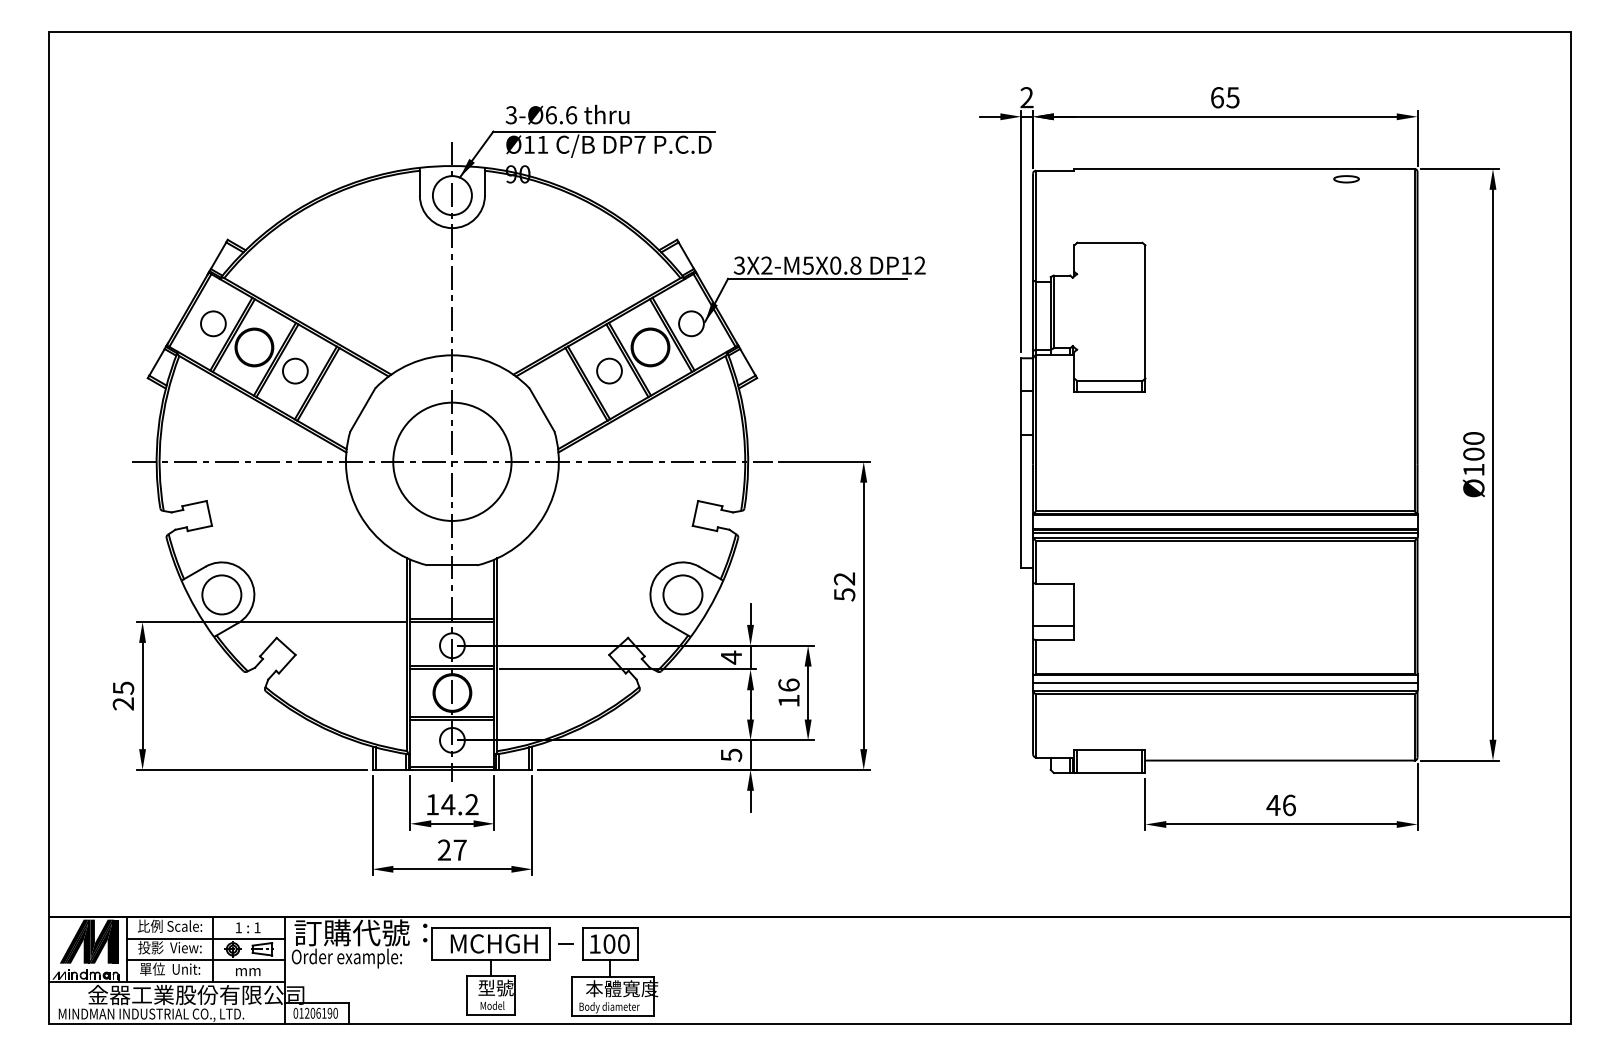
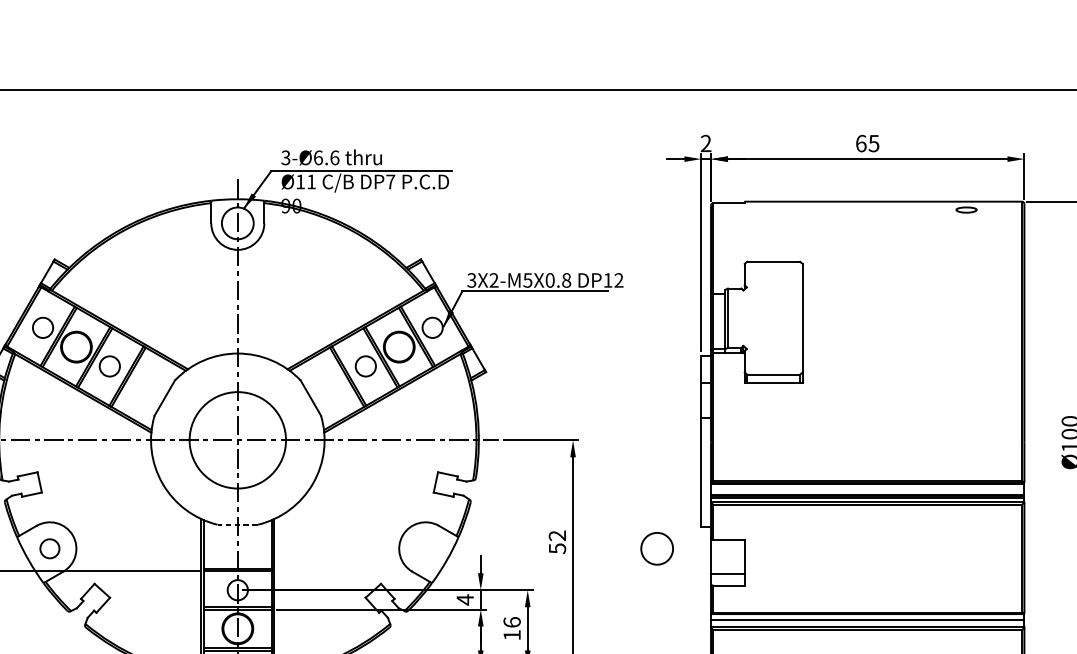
line: (452, 565) -> (237, 524), solid -> dashed
circle: (221, 594) -> (49, 548), size x0.6
circle: (682, 594) -> (656, 548), moved

